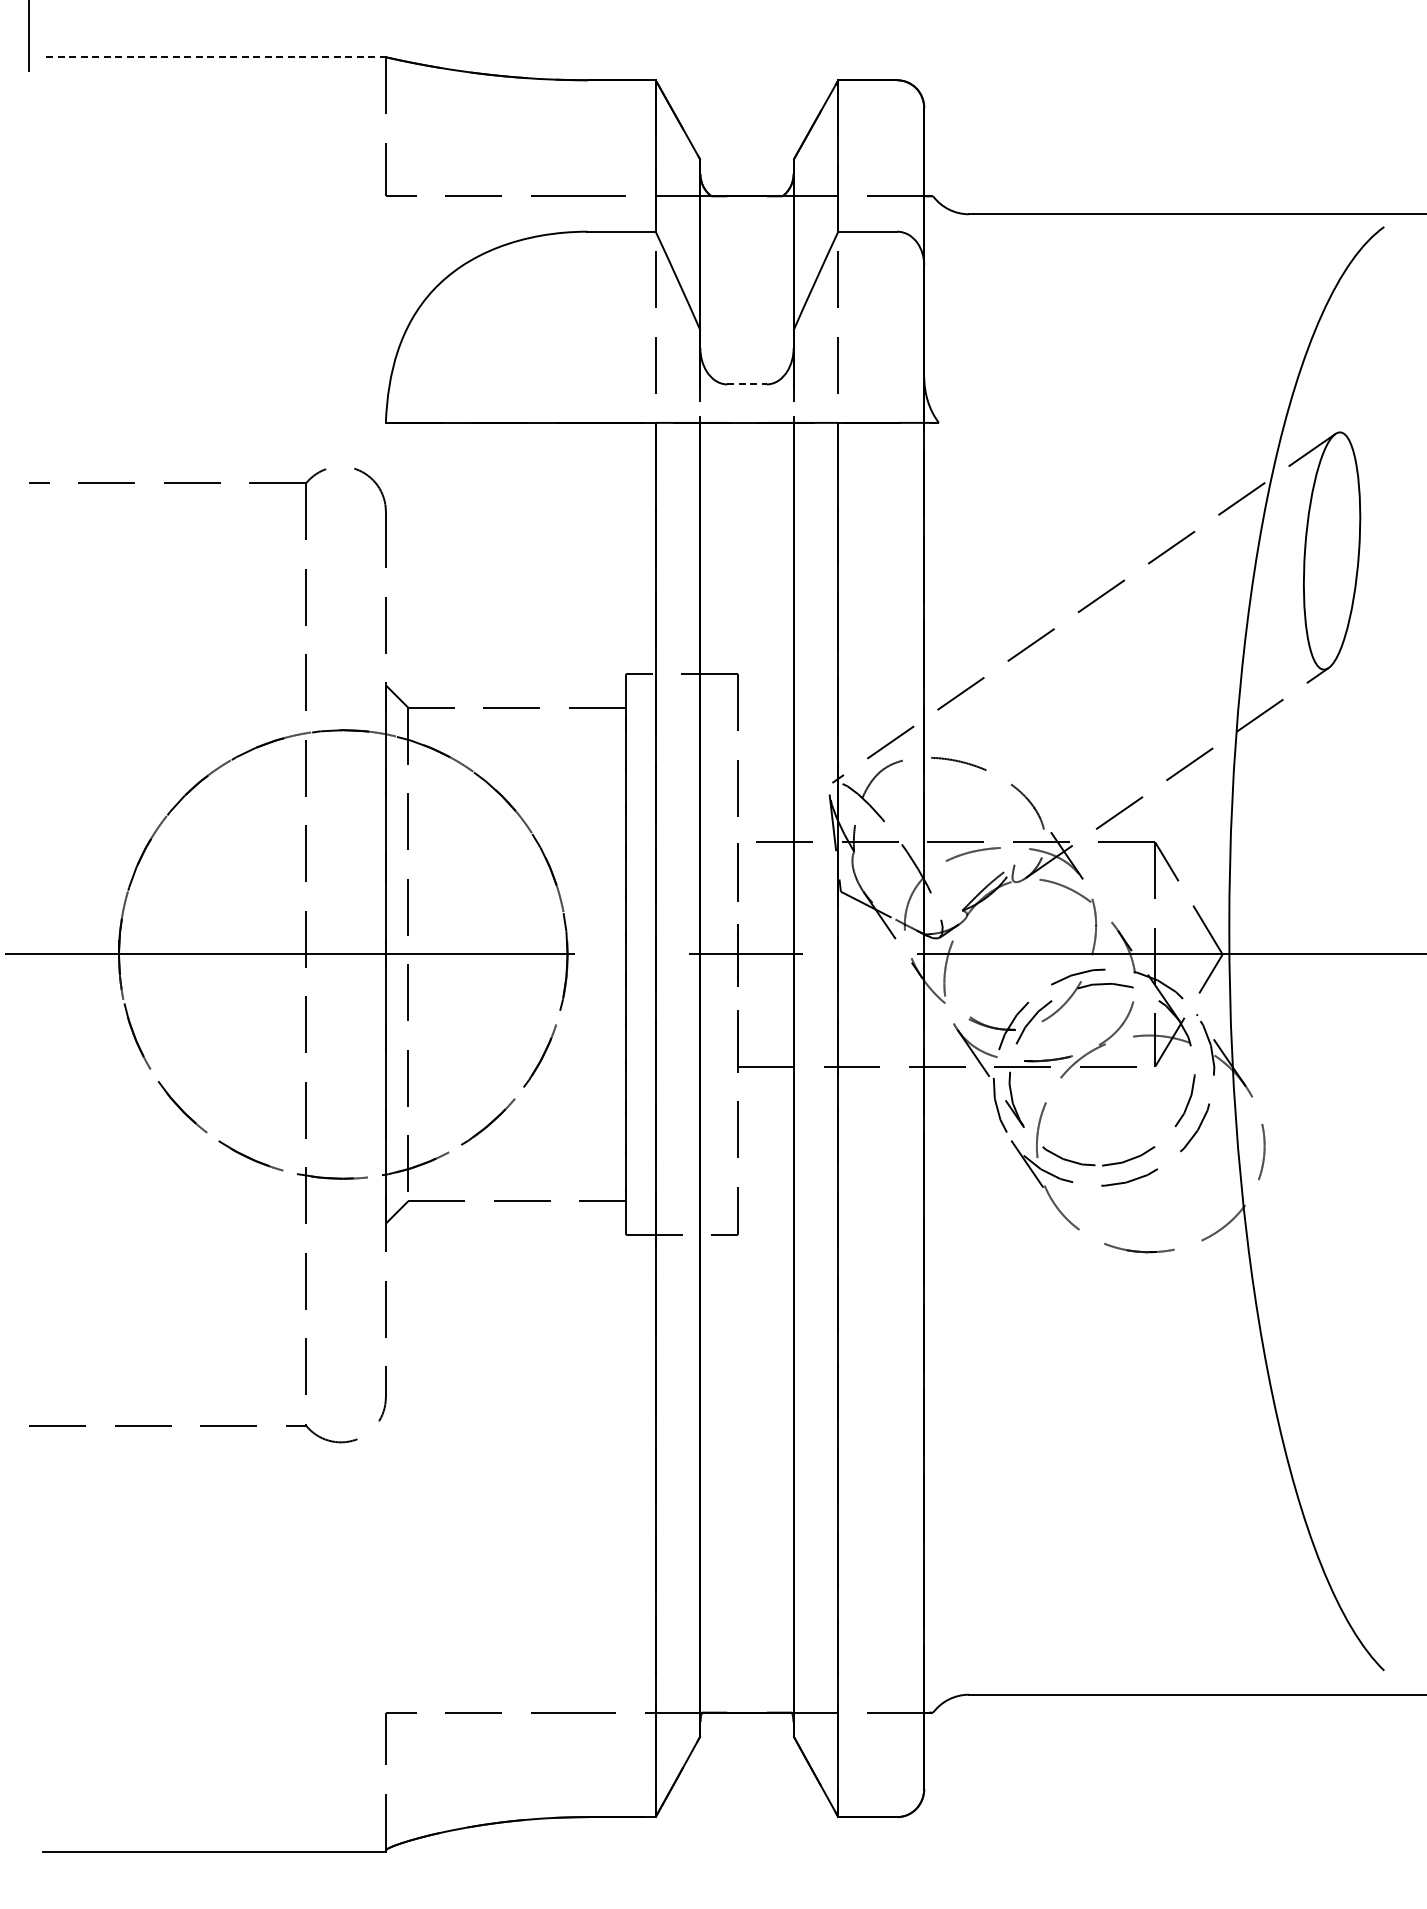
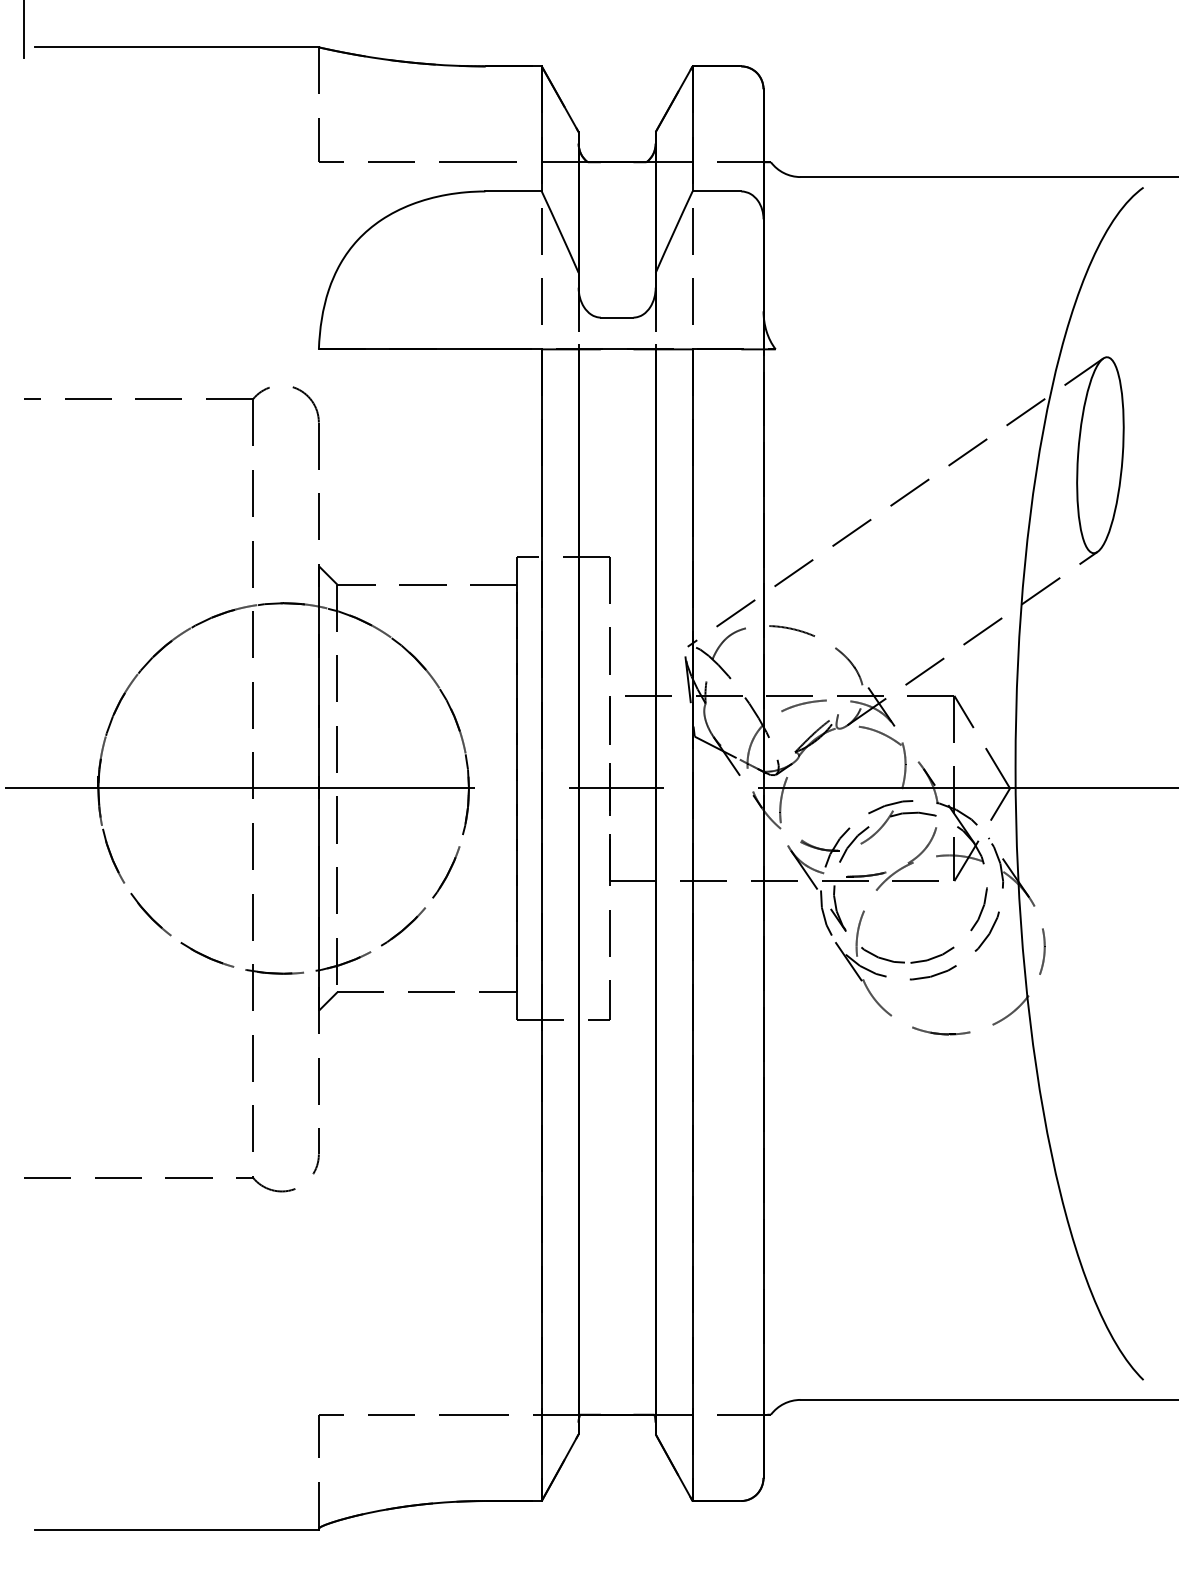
line: (214, 57) -> (177, 47), dashed -> solid
line: (747, 384) -> (617, 317), dashed -> solid

